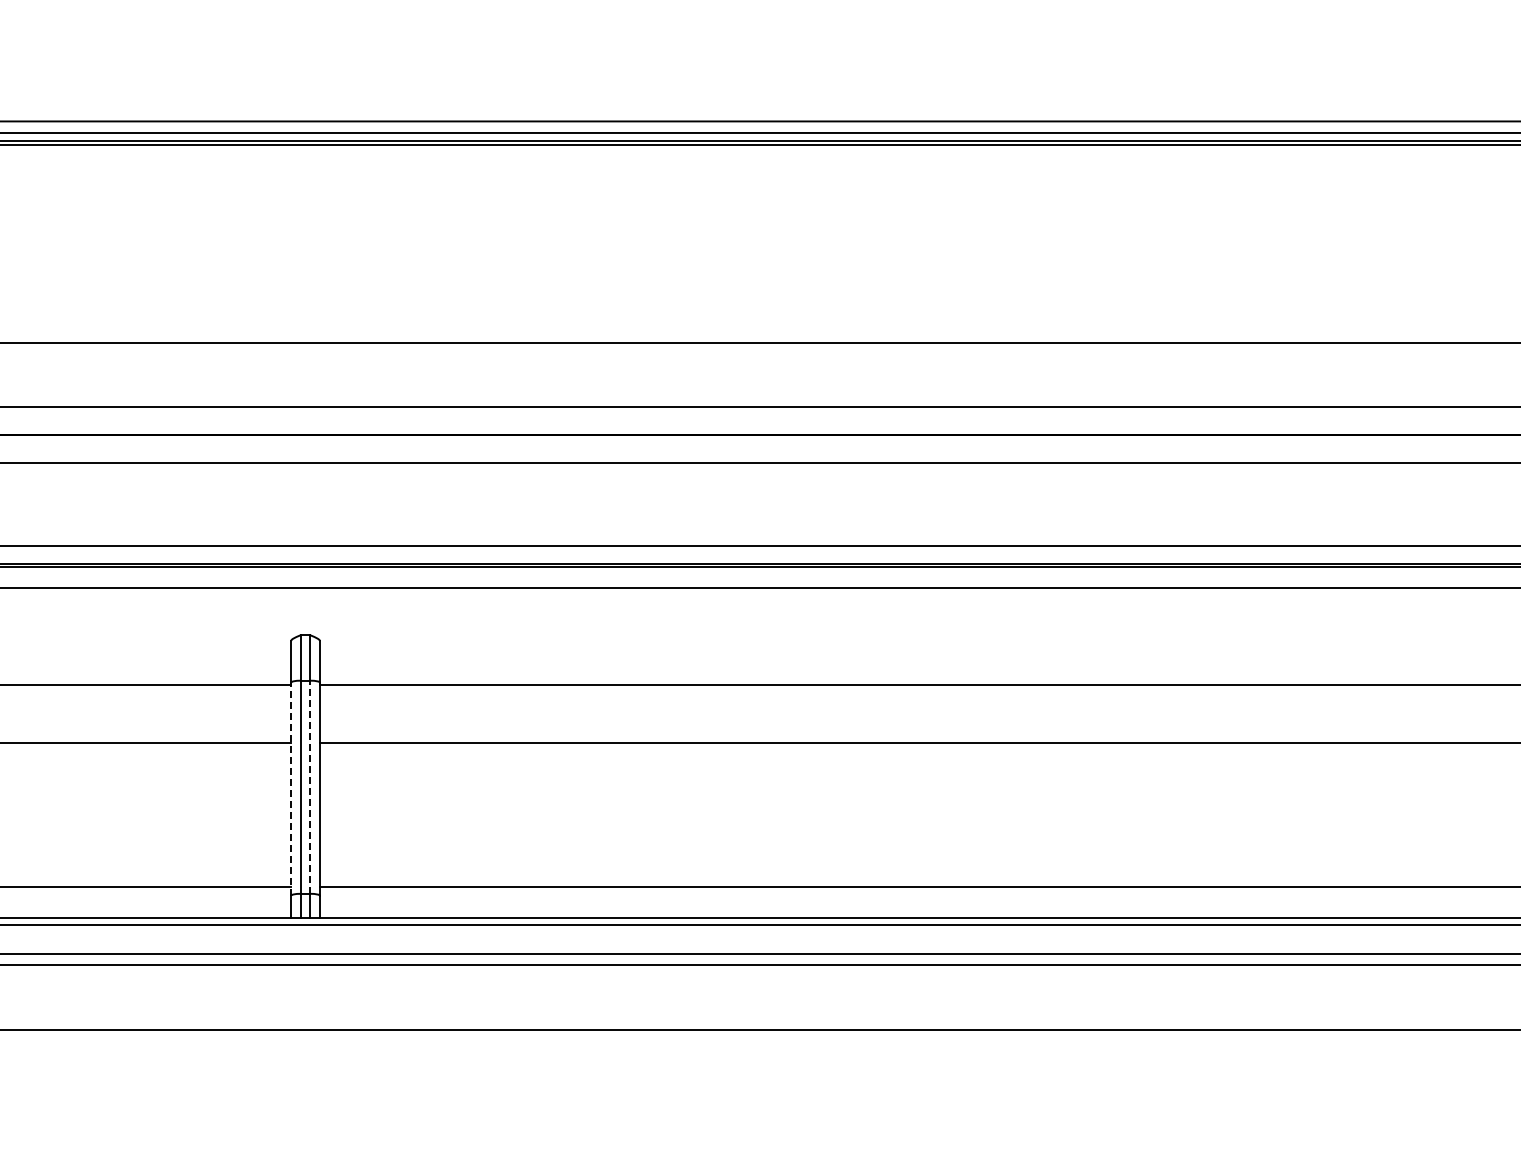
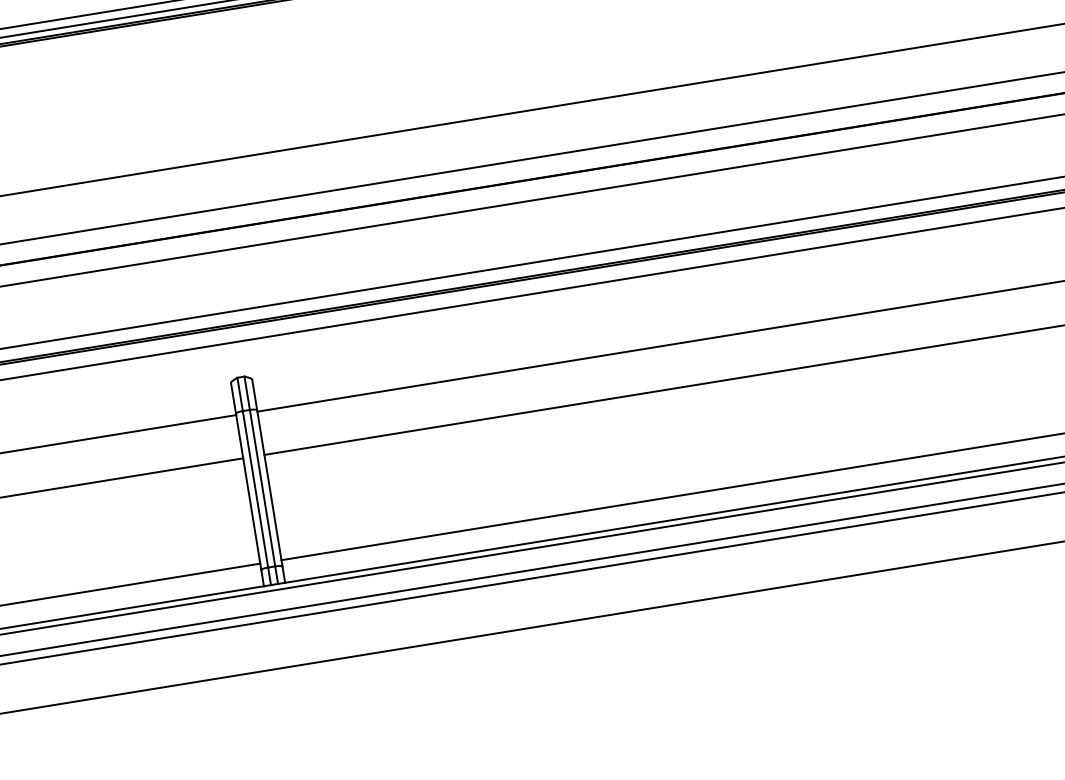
line: (310, 787) -> (262, 488), dashed -> solid
line: (291, 789) -> (248, 492), dashed -> solid

